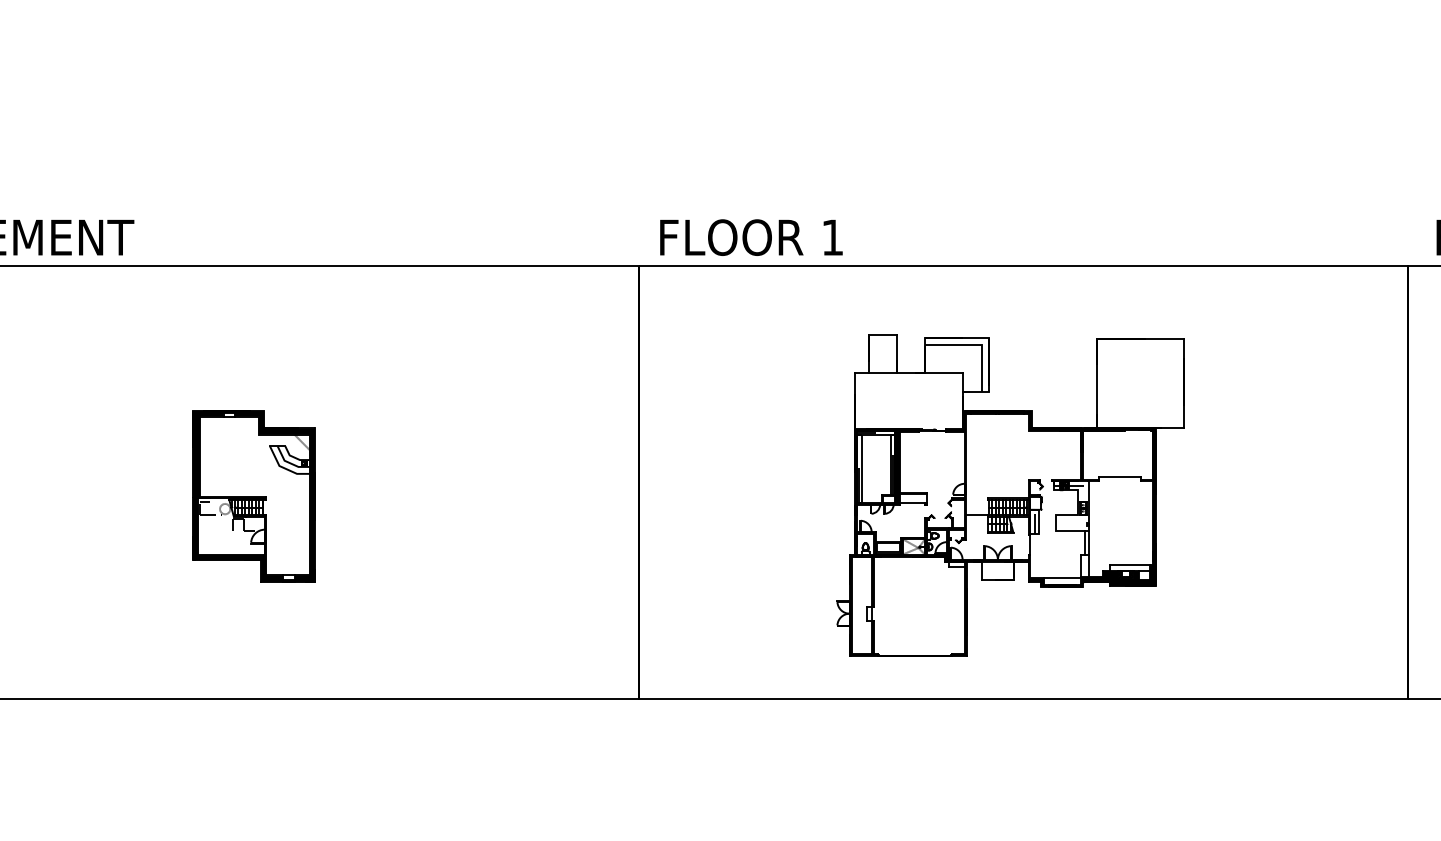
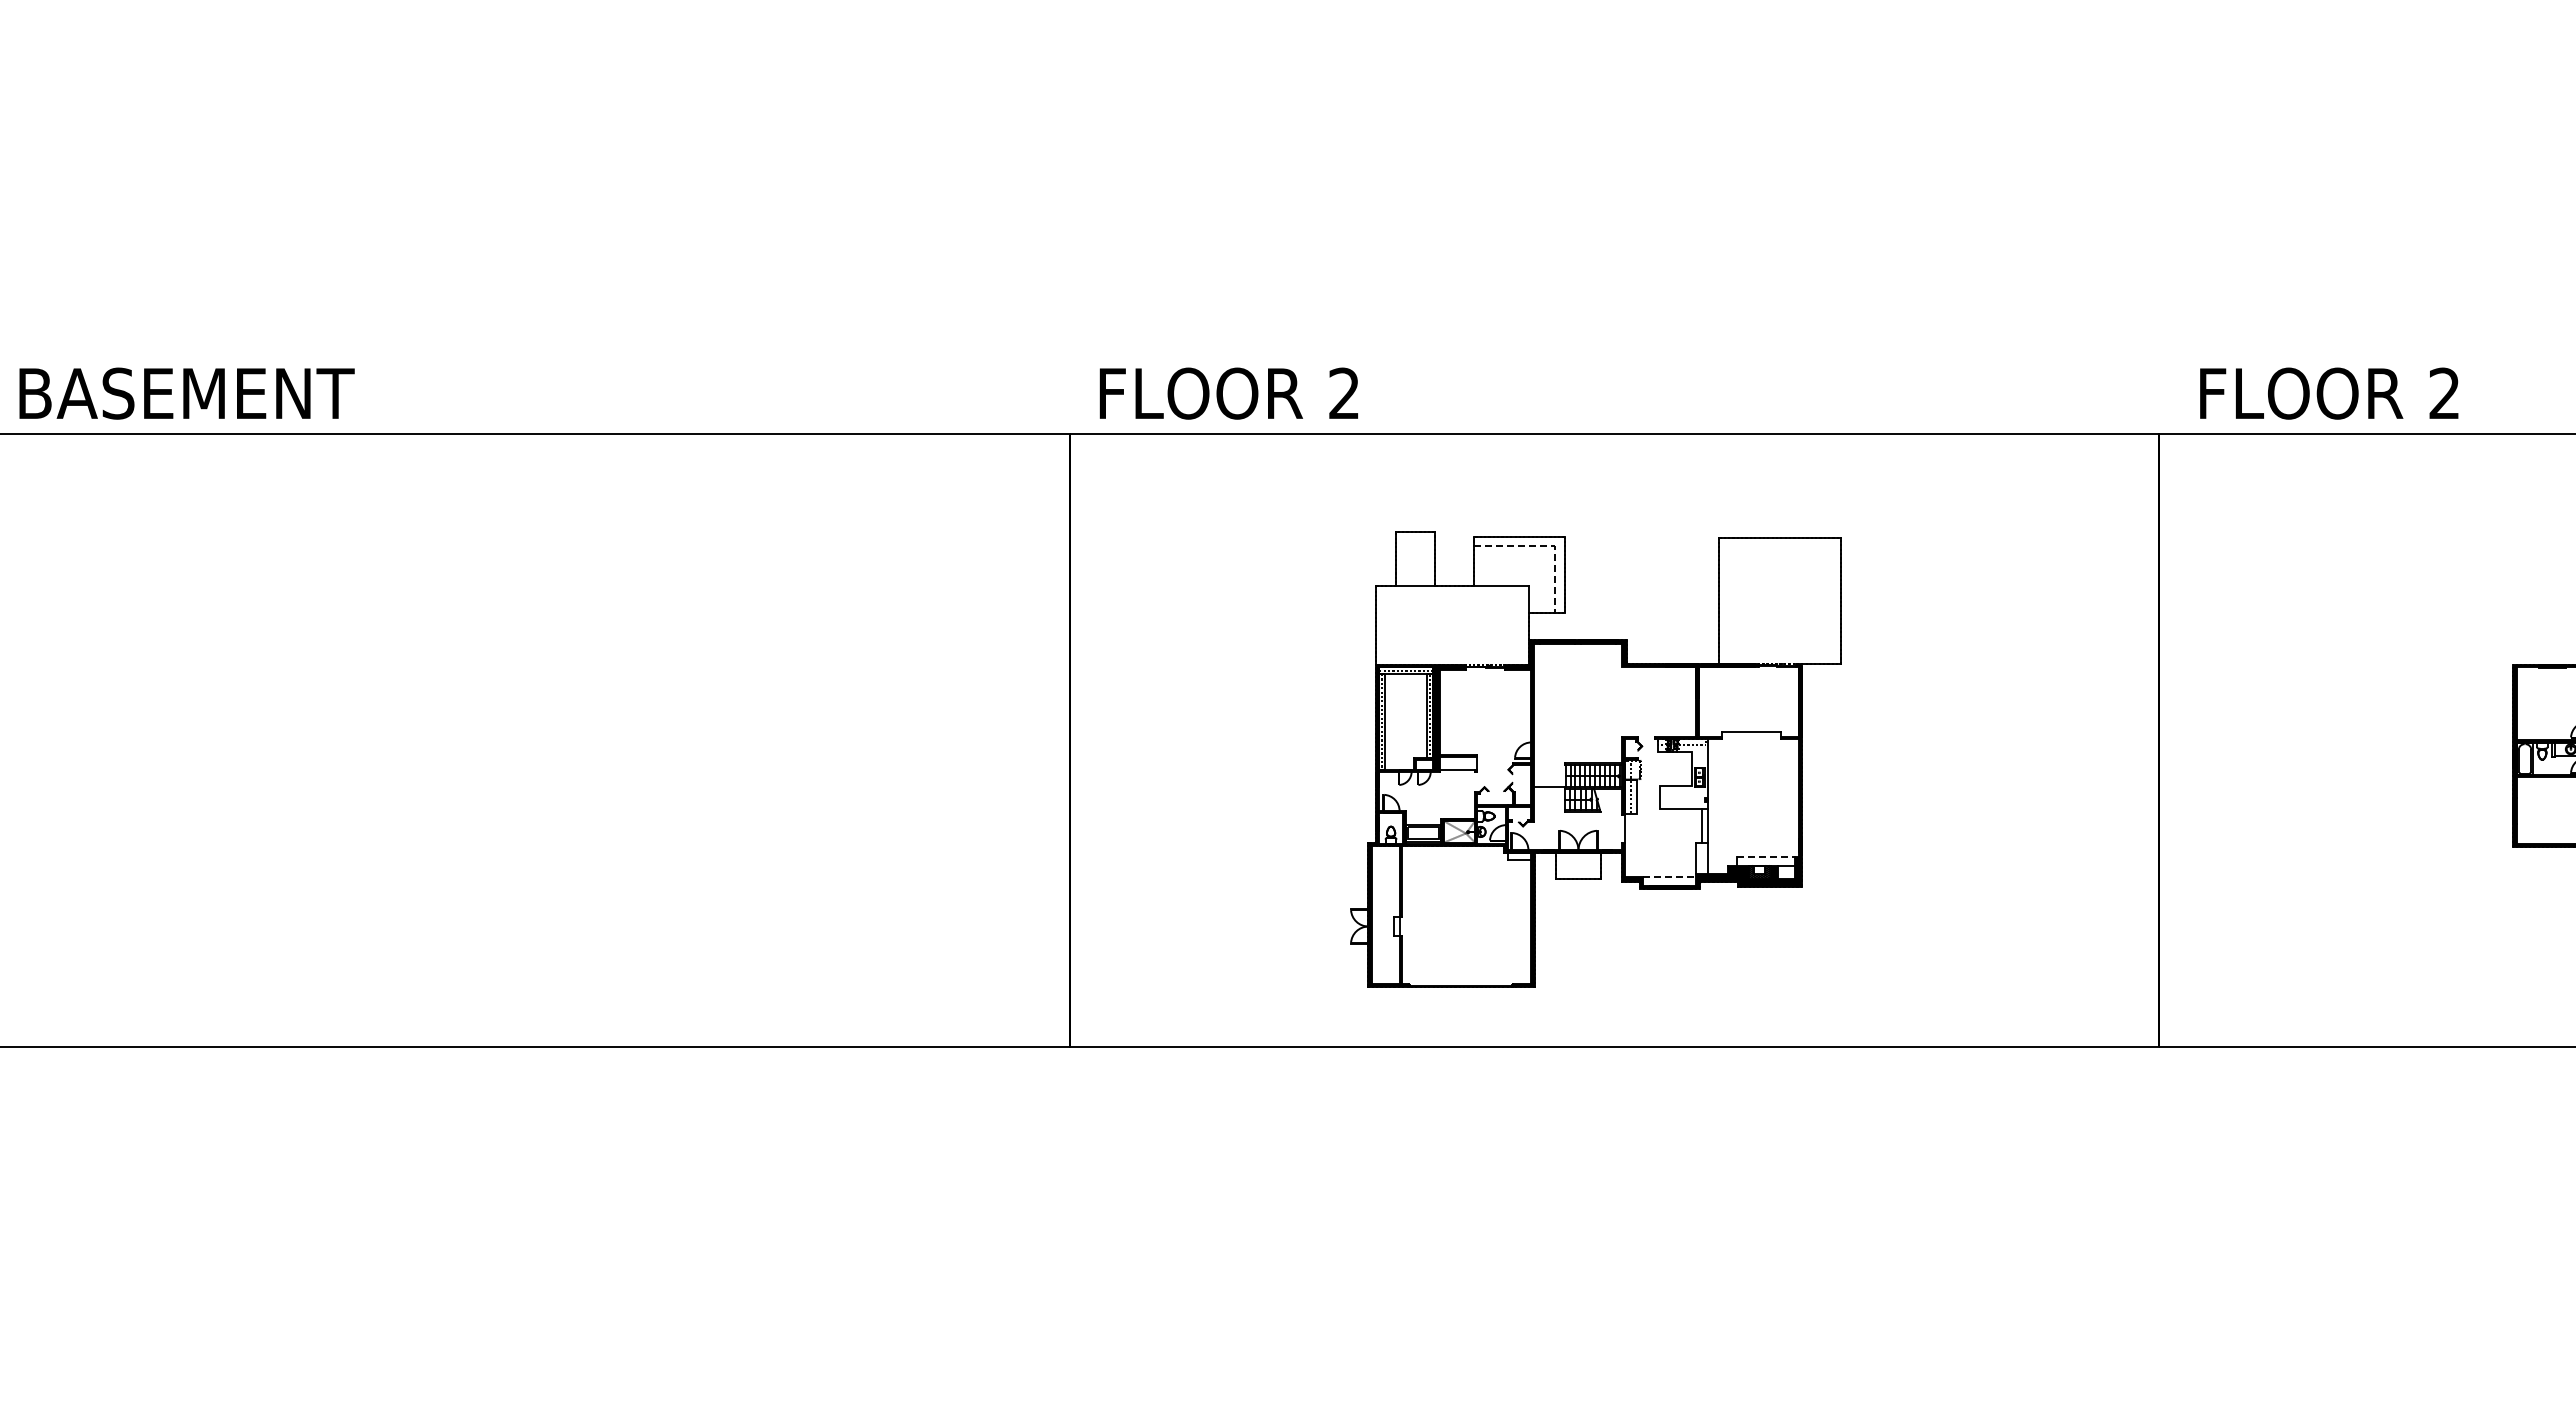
text: (832, 236) -> (1343, 392), 1 -> 2
line: (977, 345) -> (1549, 546), solid -> dashed
part: (254, 496) -> (524, 760), removed
line: (1129, 564) -> (1765, 856), solid -> dashed
line: (1062, 578) -> (1669, 876), solid -> dashed

